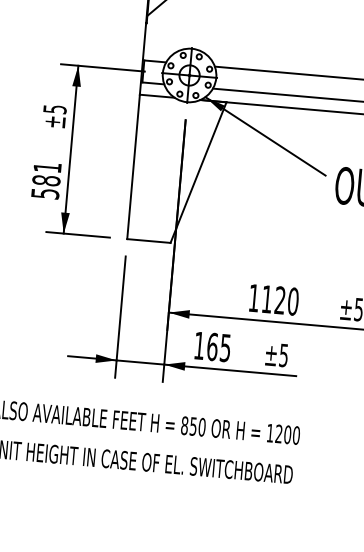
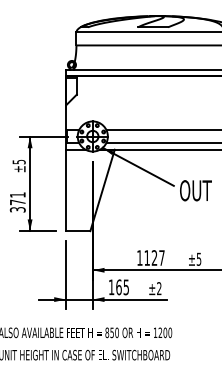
text: (45, 186) -> (17, 205), 581 -> 371
text: (292, 300) -> (161, 257), 1120 -> 1127
text: (284, 355) -> (159, 288), ±5 -> ±2

